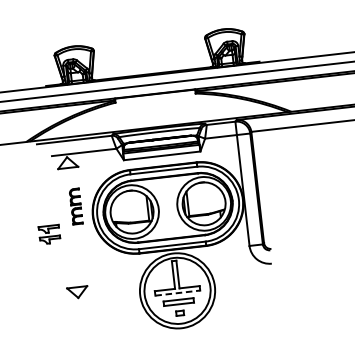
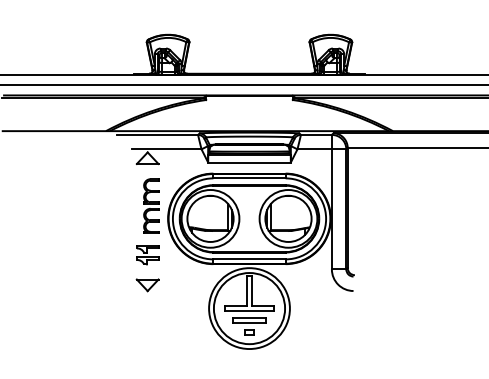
part: (76, 205) -> (151, 205), size x1.43
part: (49, 235) -> (147, 255), moved
part: (77, 292) -> (147, 285), moved
line: (178, 293) -> (250, 311), dashed -> solid

